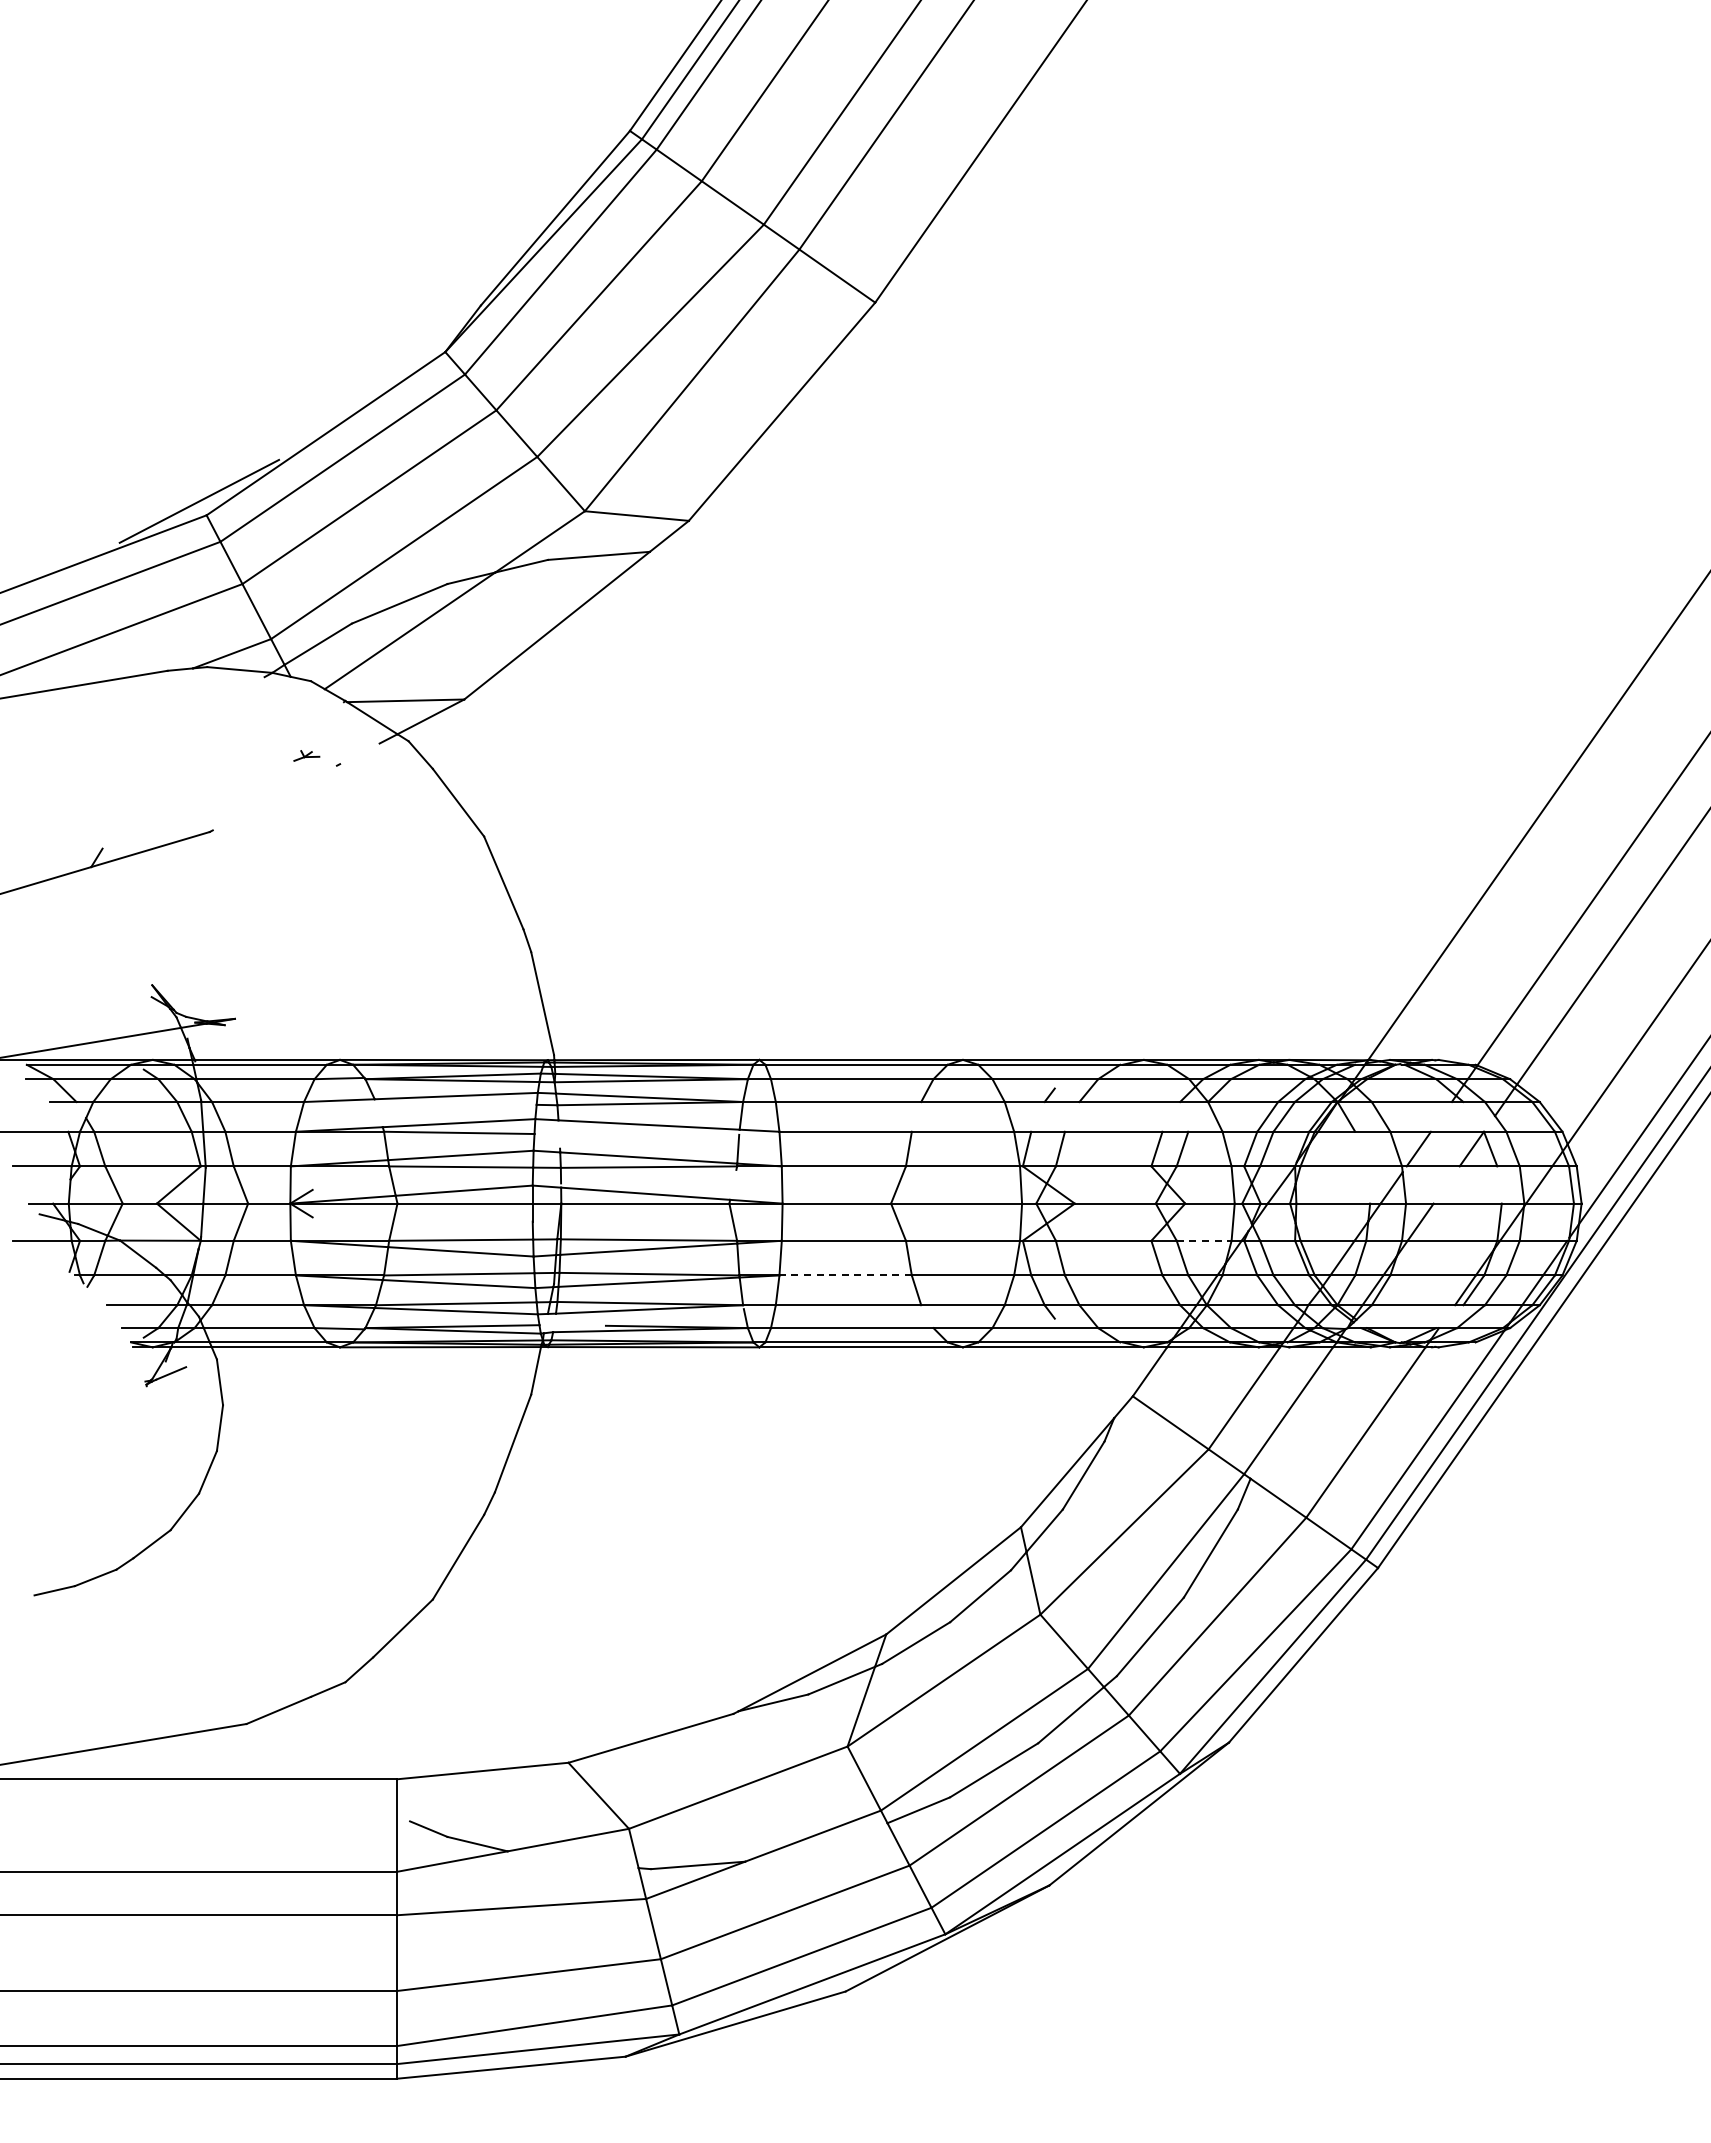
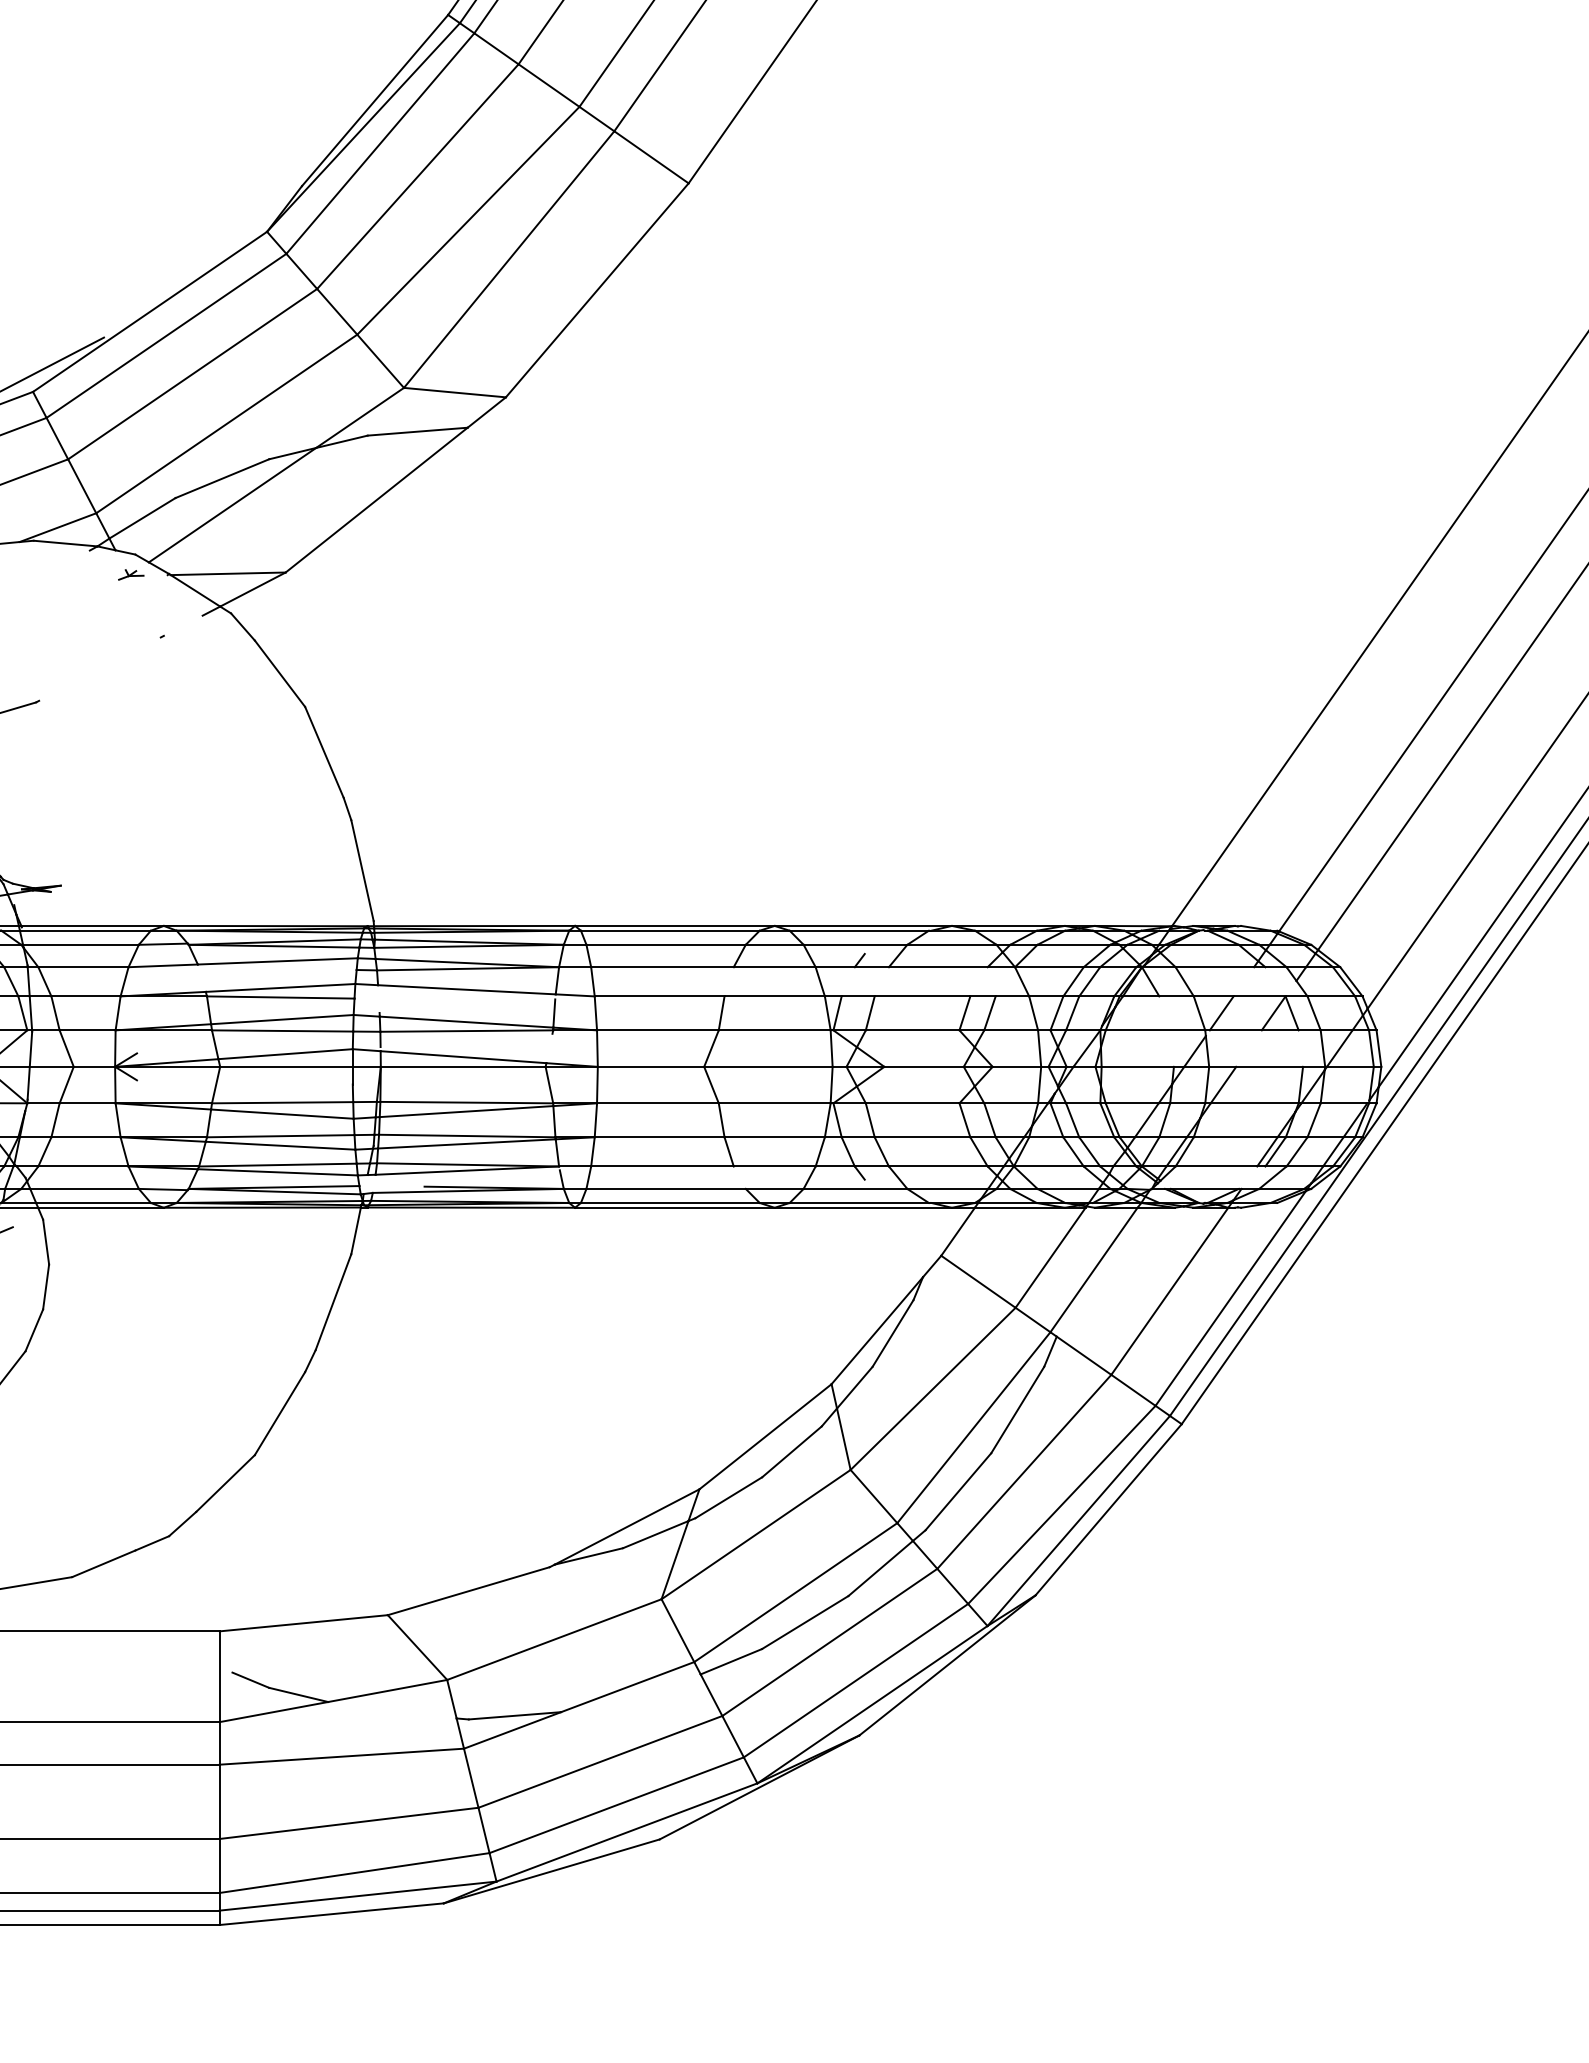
part: (306, 755) -> (130, 574), moved
line: (1204, 1240) -> (1011, 1103), dashed -> solid
line: (845, 1275) -> (659, 1137), dashed -> solid

